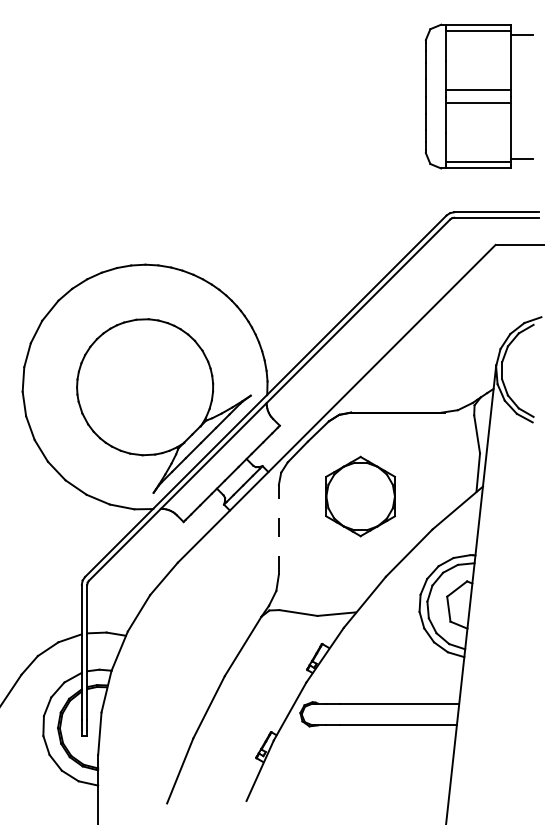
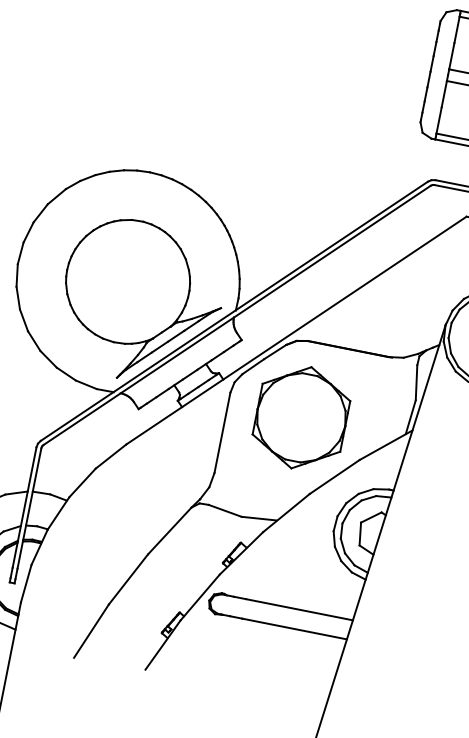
part: (360, 496) -> (301, 417), size x1.43
line: (278, 529) -> (222, 432), dashed -> solid

